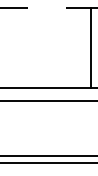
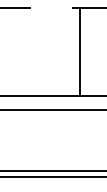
line: (90, 47) -> (79, 51), moved

